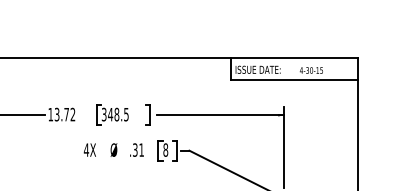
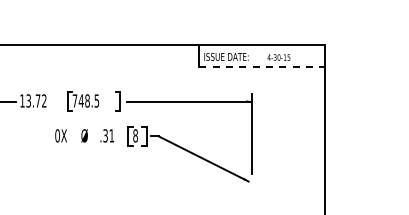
line: (294, 80) -> (262, 67), solid -> dashed
text: (103, 114) -> (74, 100), 348.5 -> 748.5
text: (86, 149) -> (57, 135), 4X -> 0X

